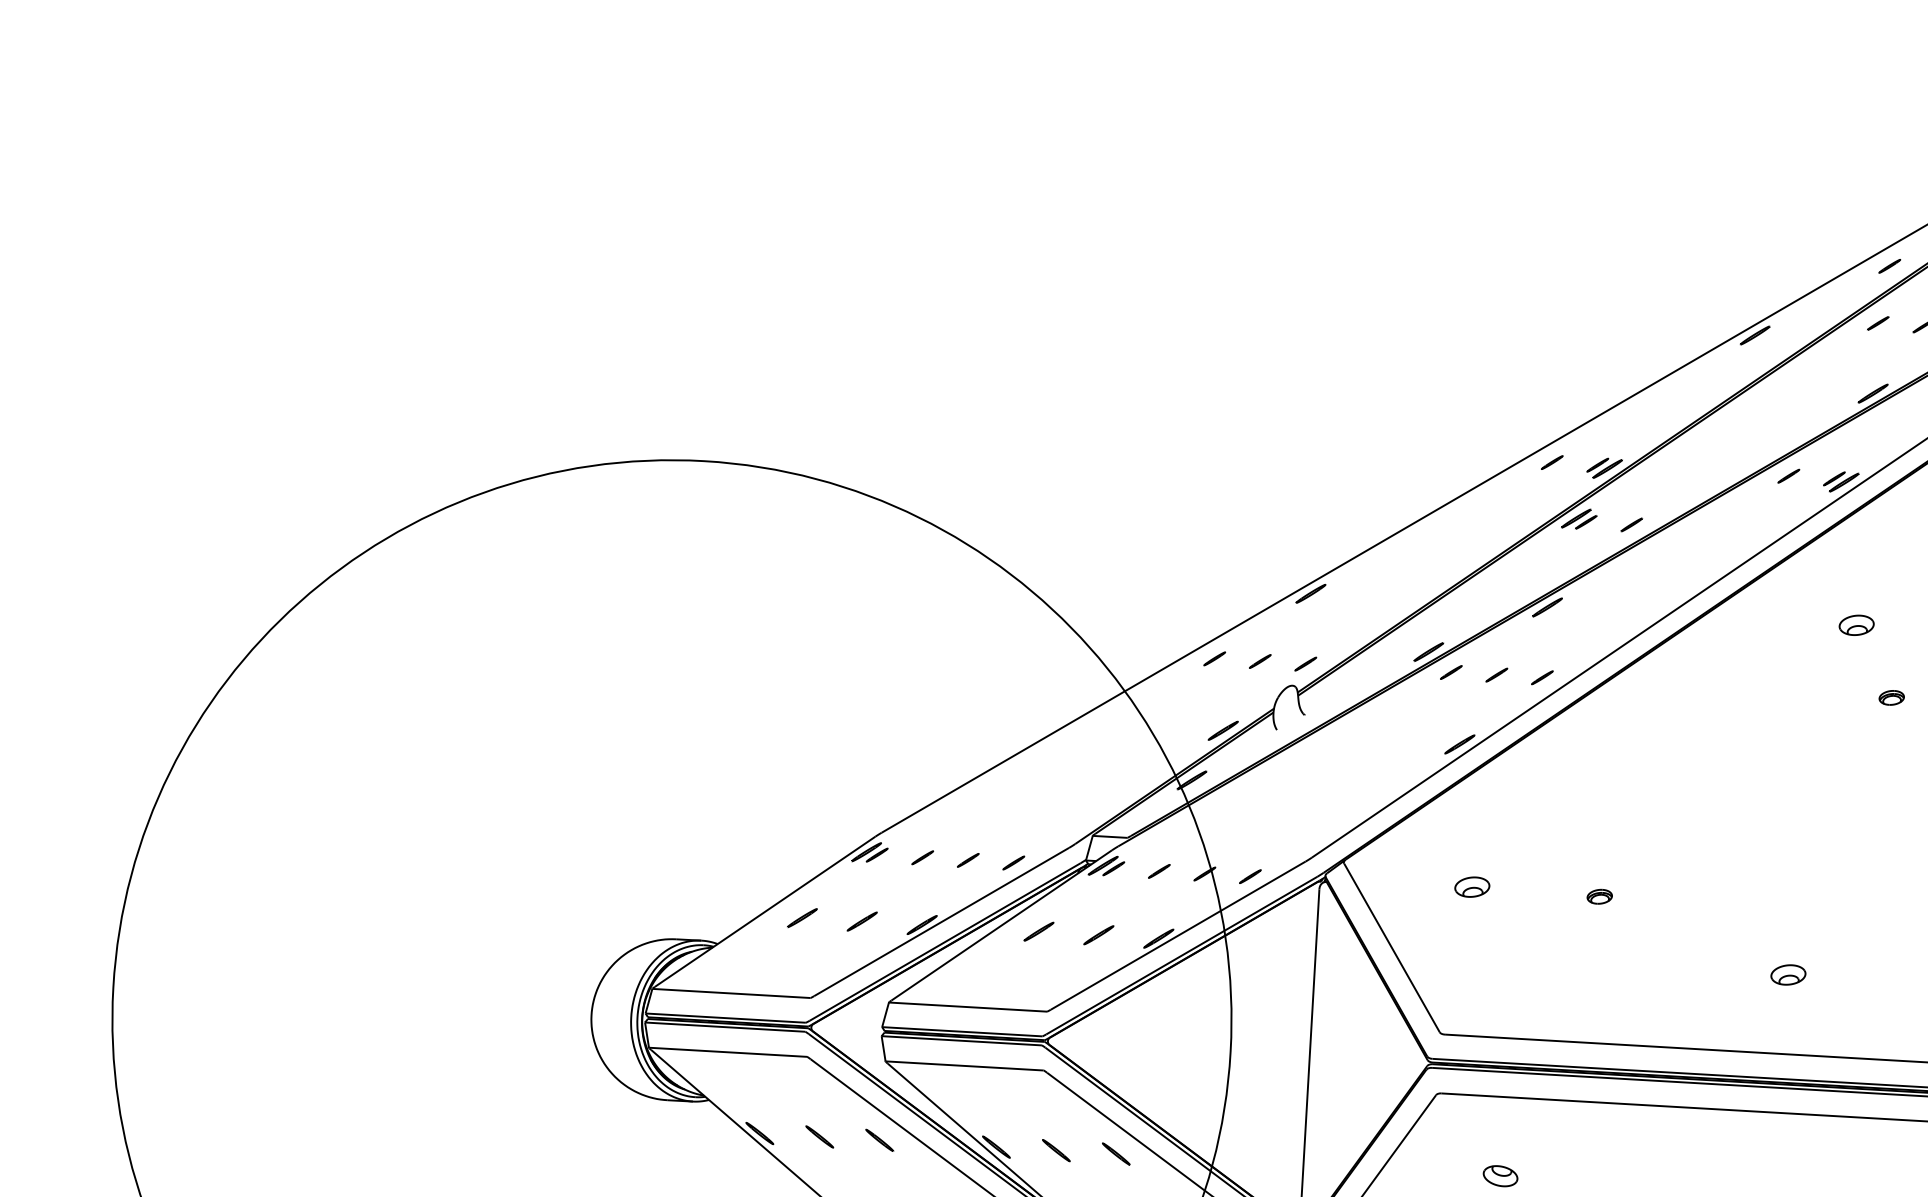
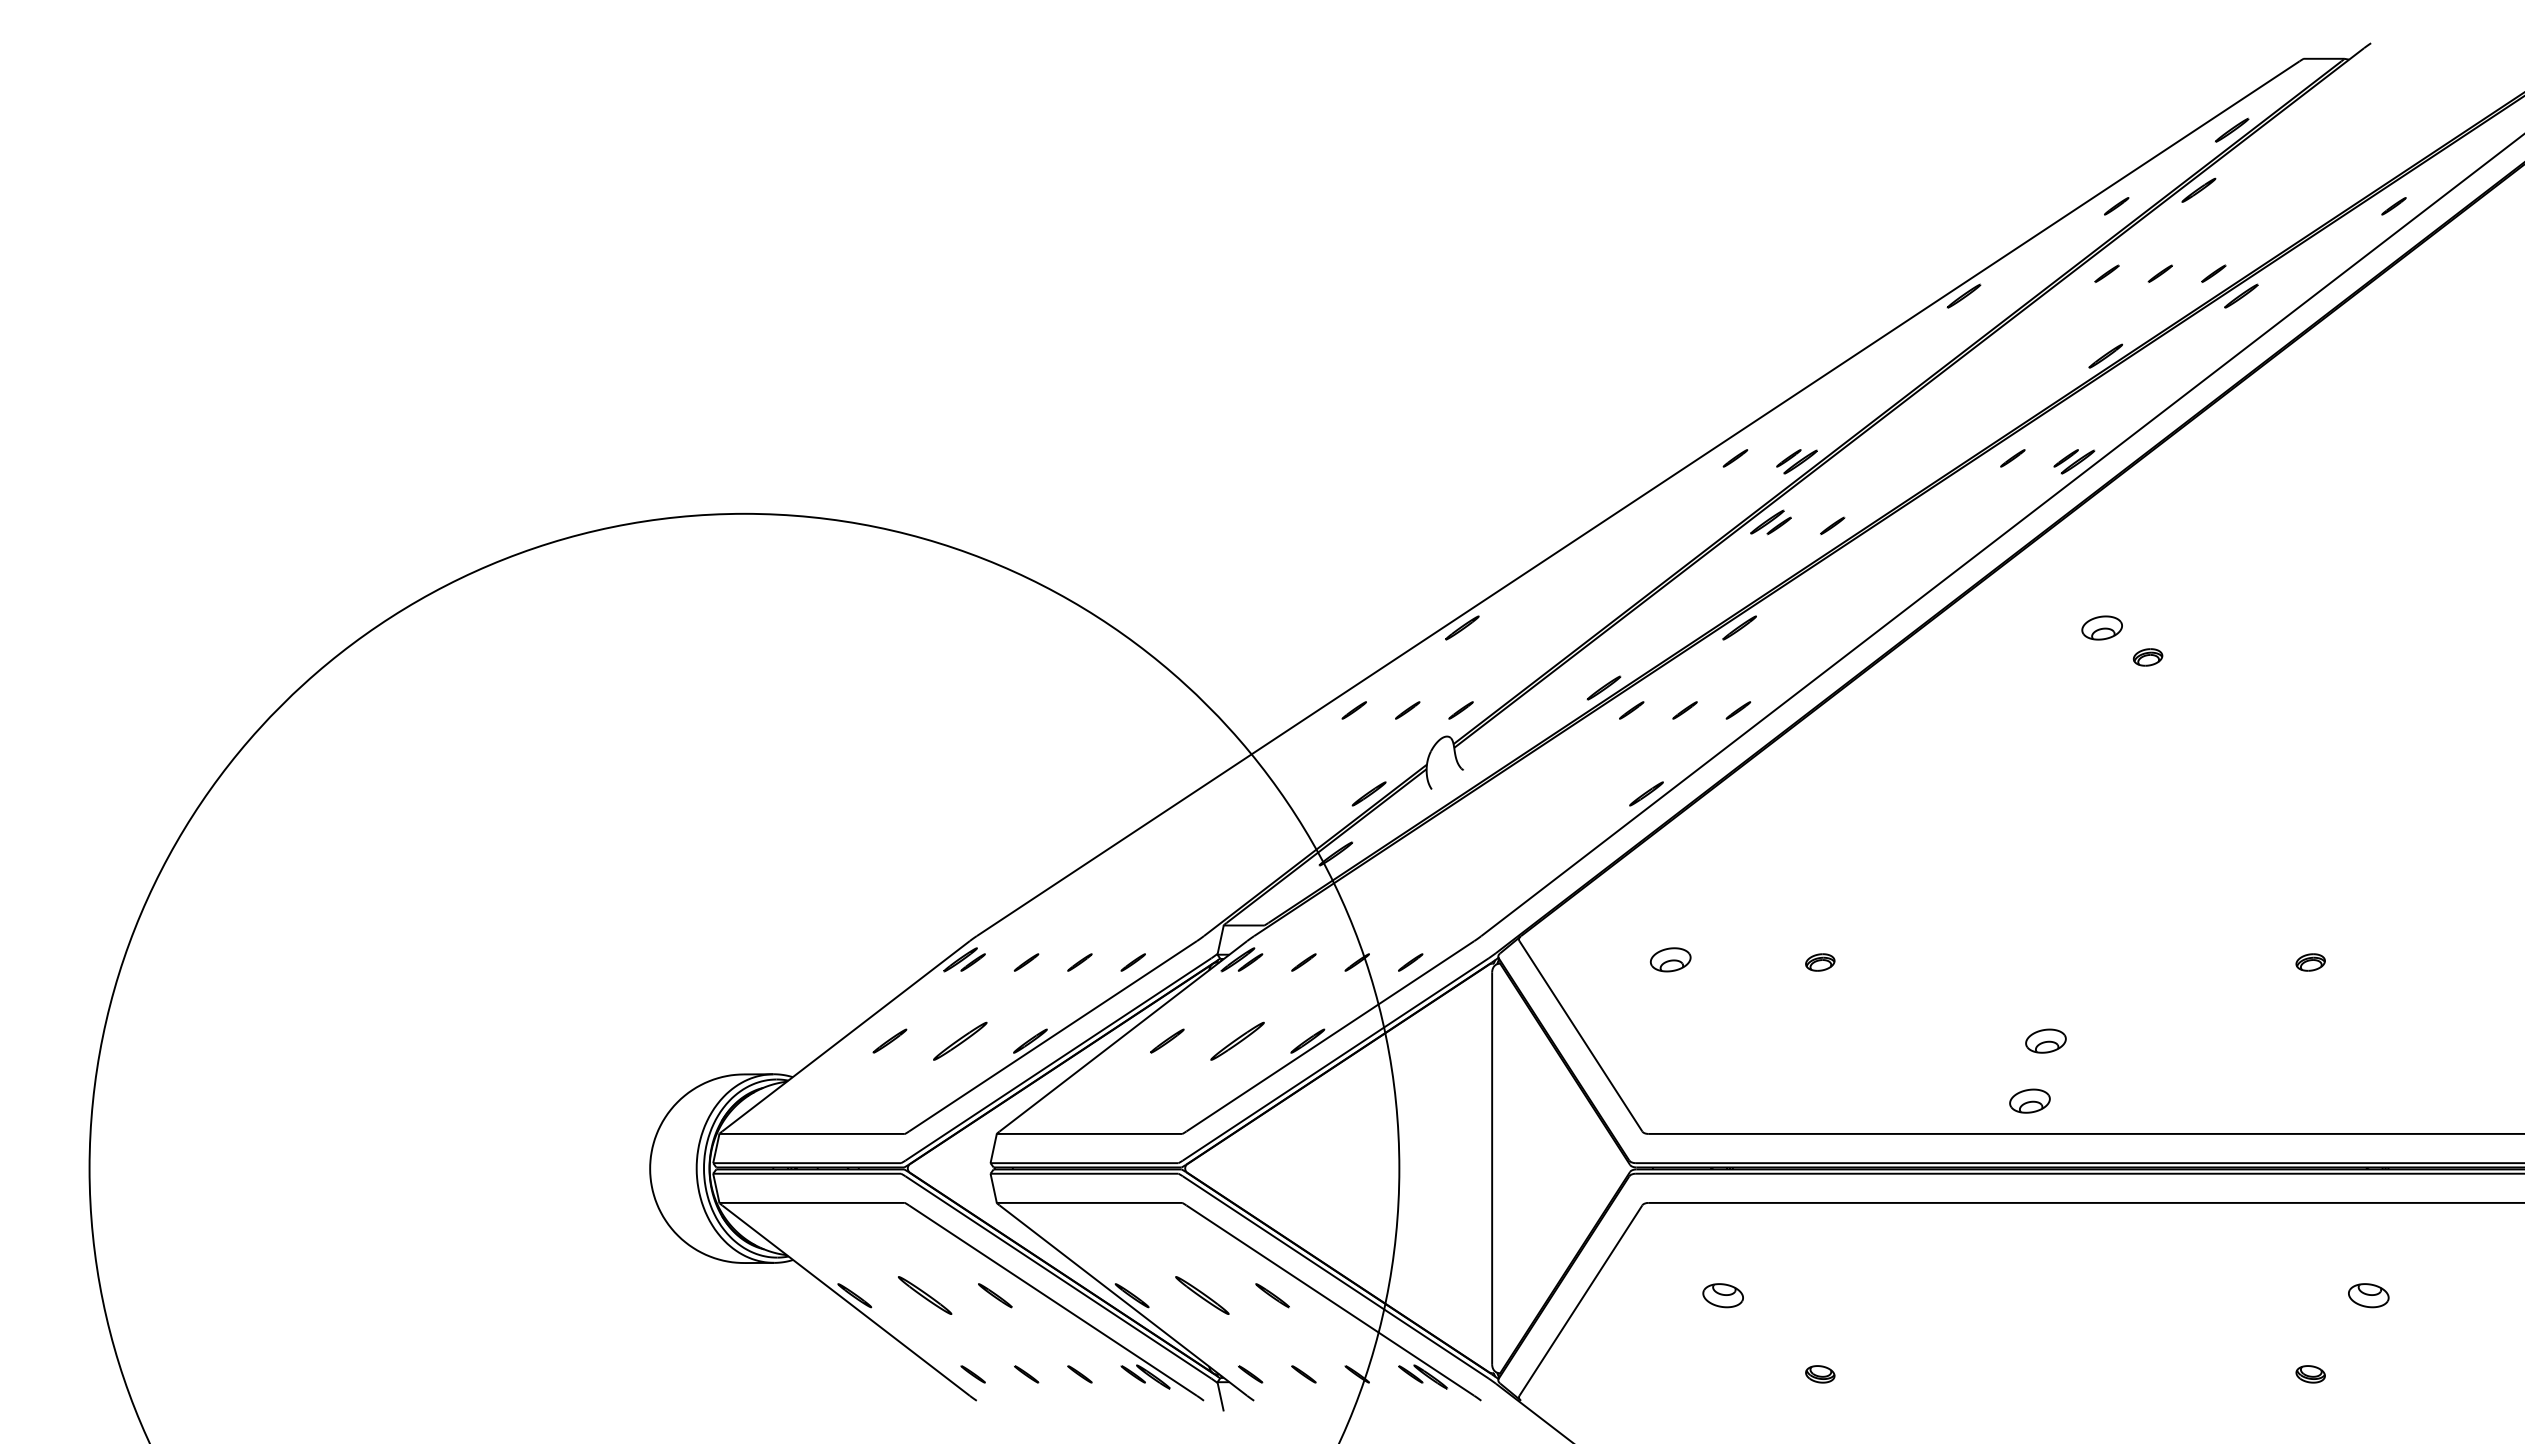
part: (1891, 697) -> (2147, 657), moved
part: (861, 920) -> (959, 1040), size x1.6
part: (1098, 934) -> (1237, 1040), size x1.6
part: (1771, 1024) -> (2029, 1100), added
part: (819, 1136) -> (924, 1295), size x1.6
part: (1056, 1150) -> (1202, 1295), size x1.6

